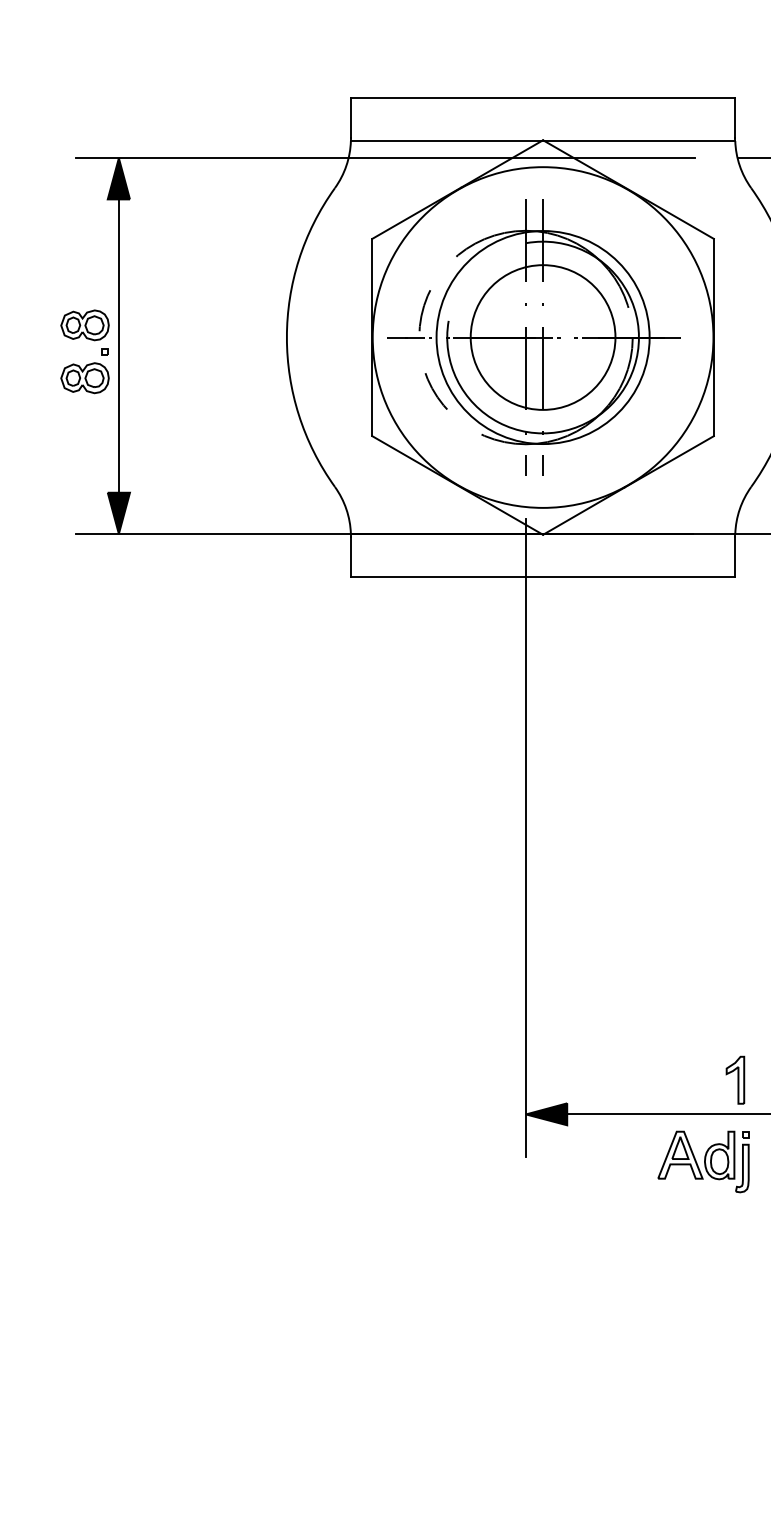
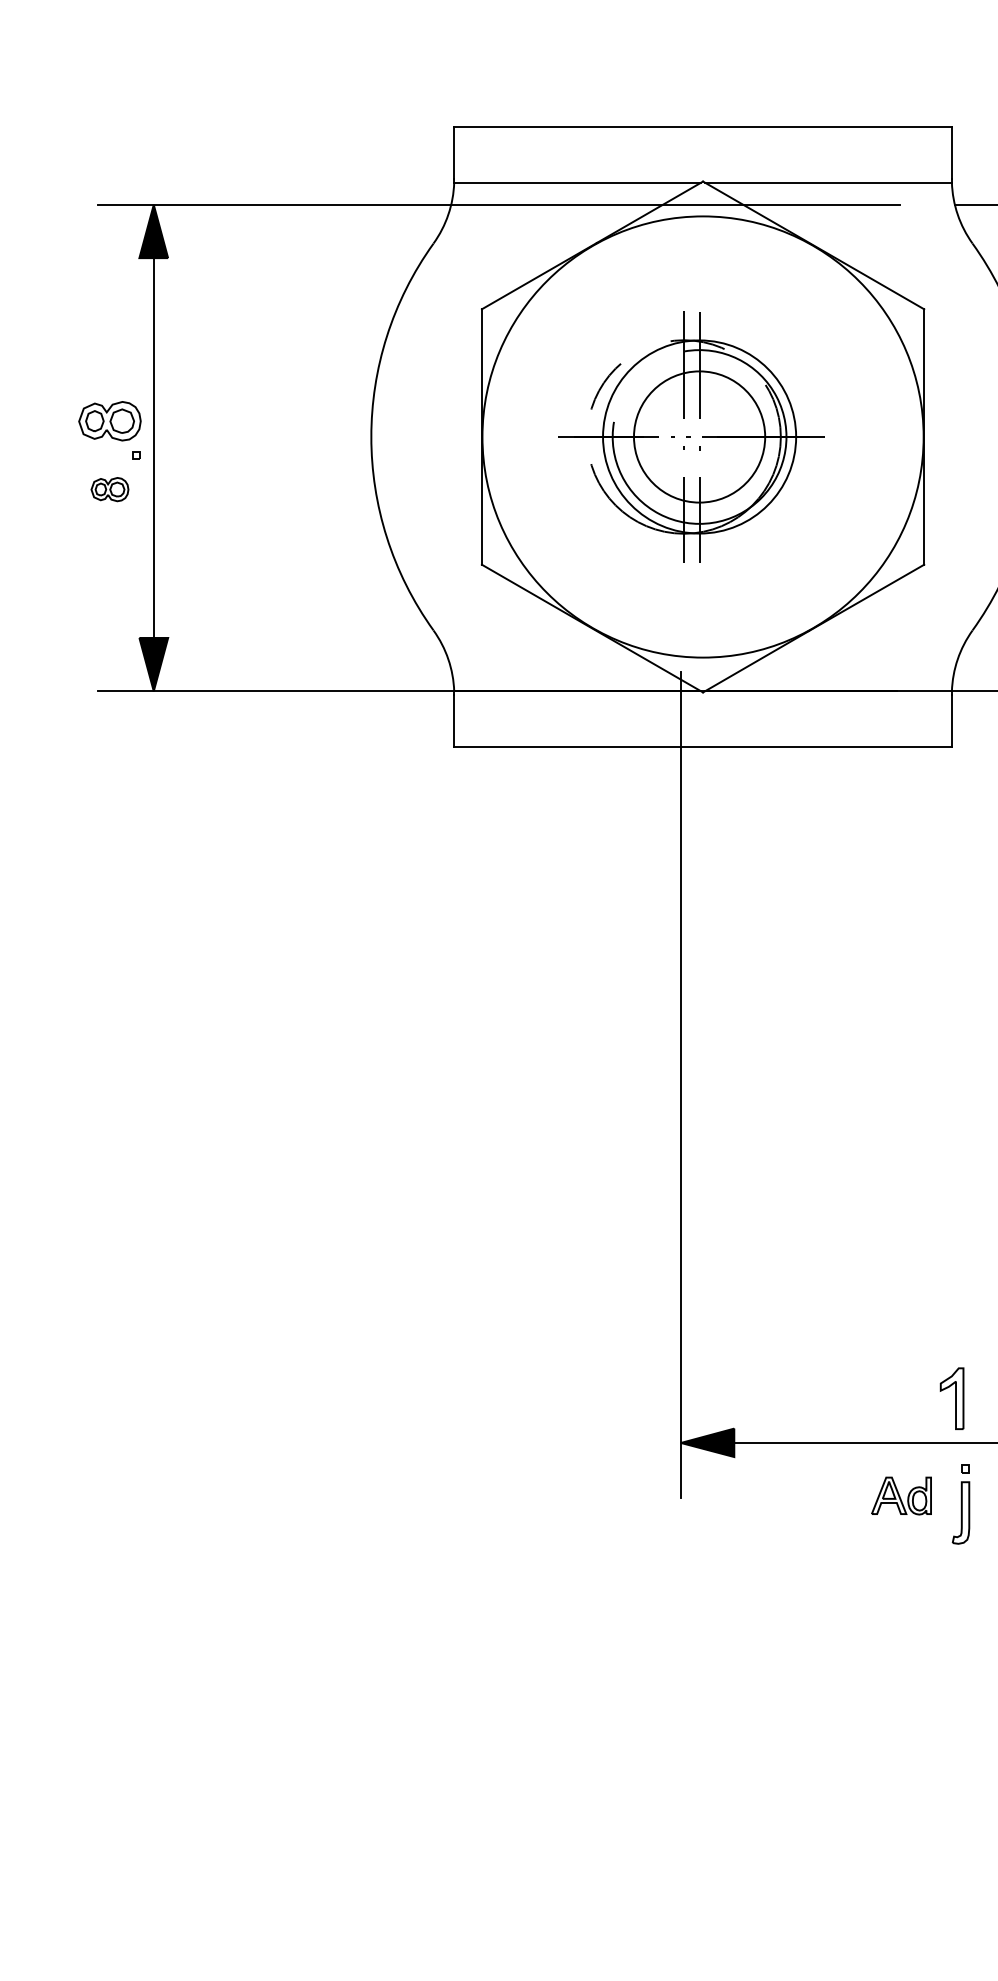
part: (534, 337) -> (691, 436), size x0.7
part: (84, 378) -> (109, 489), size x0.6
part: (696, 1155) -> (901, 1495), size x0.6

